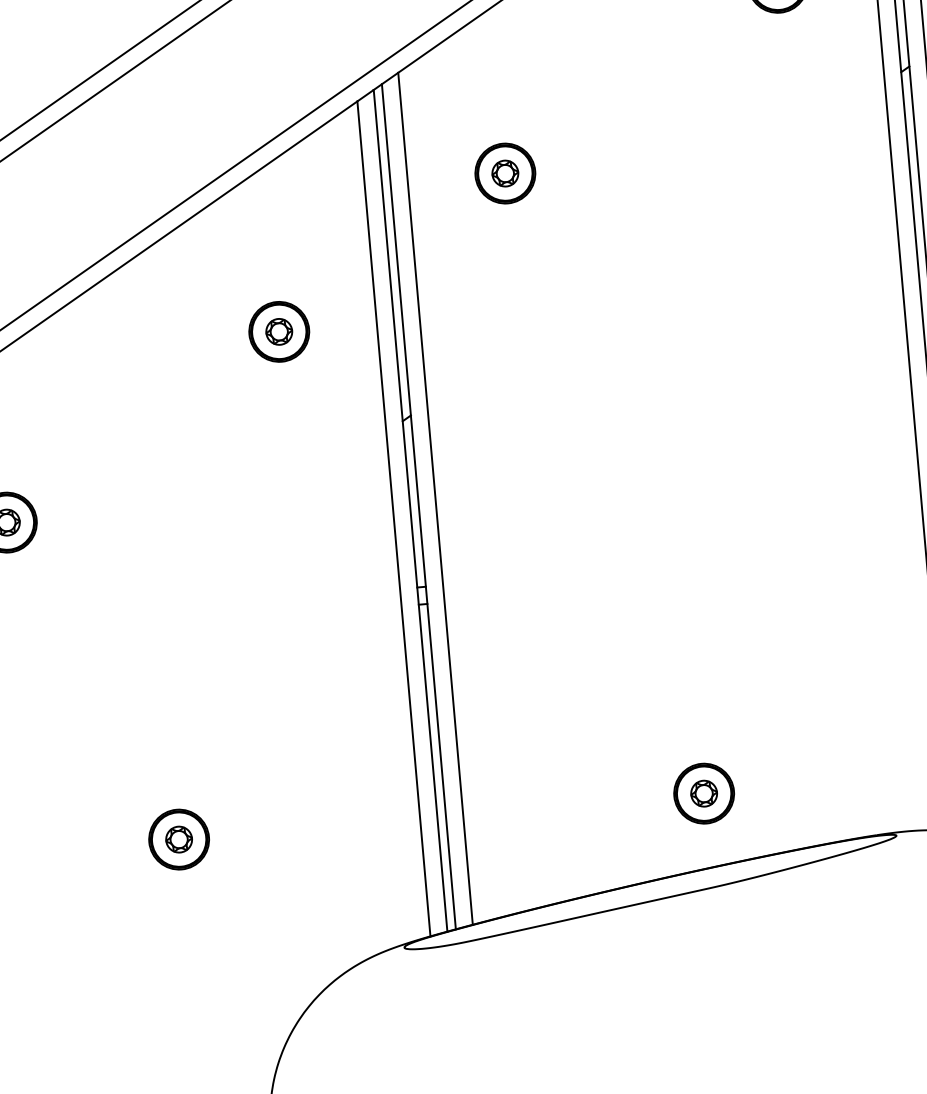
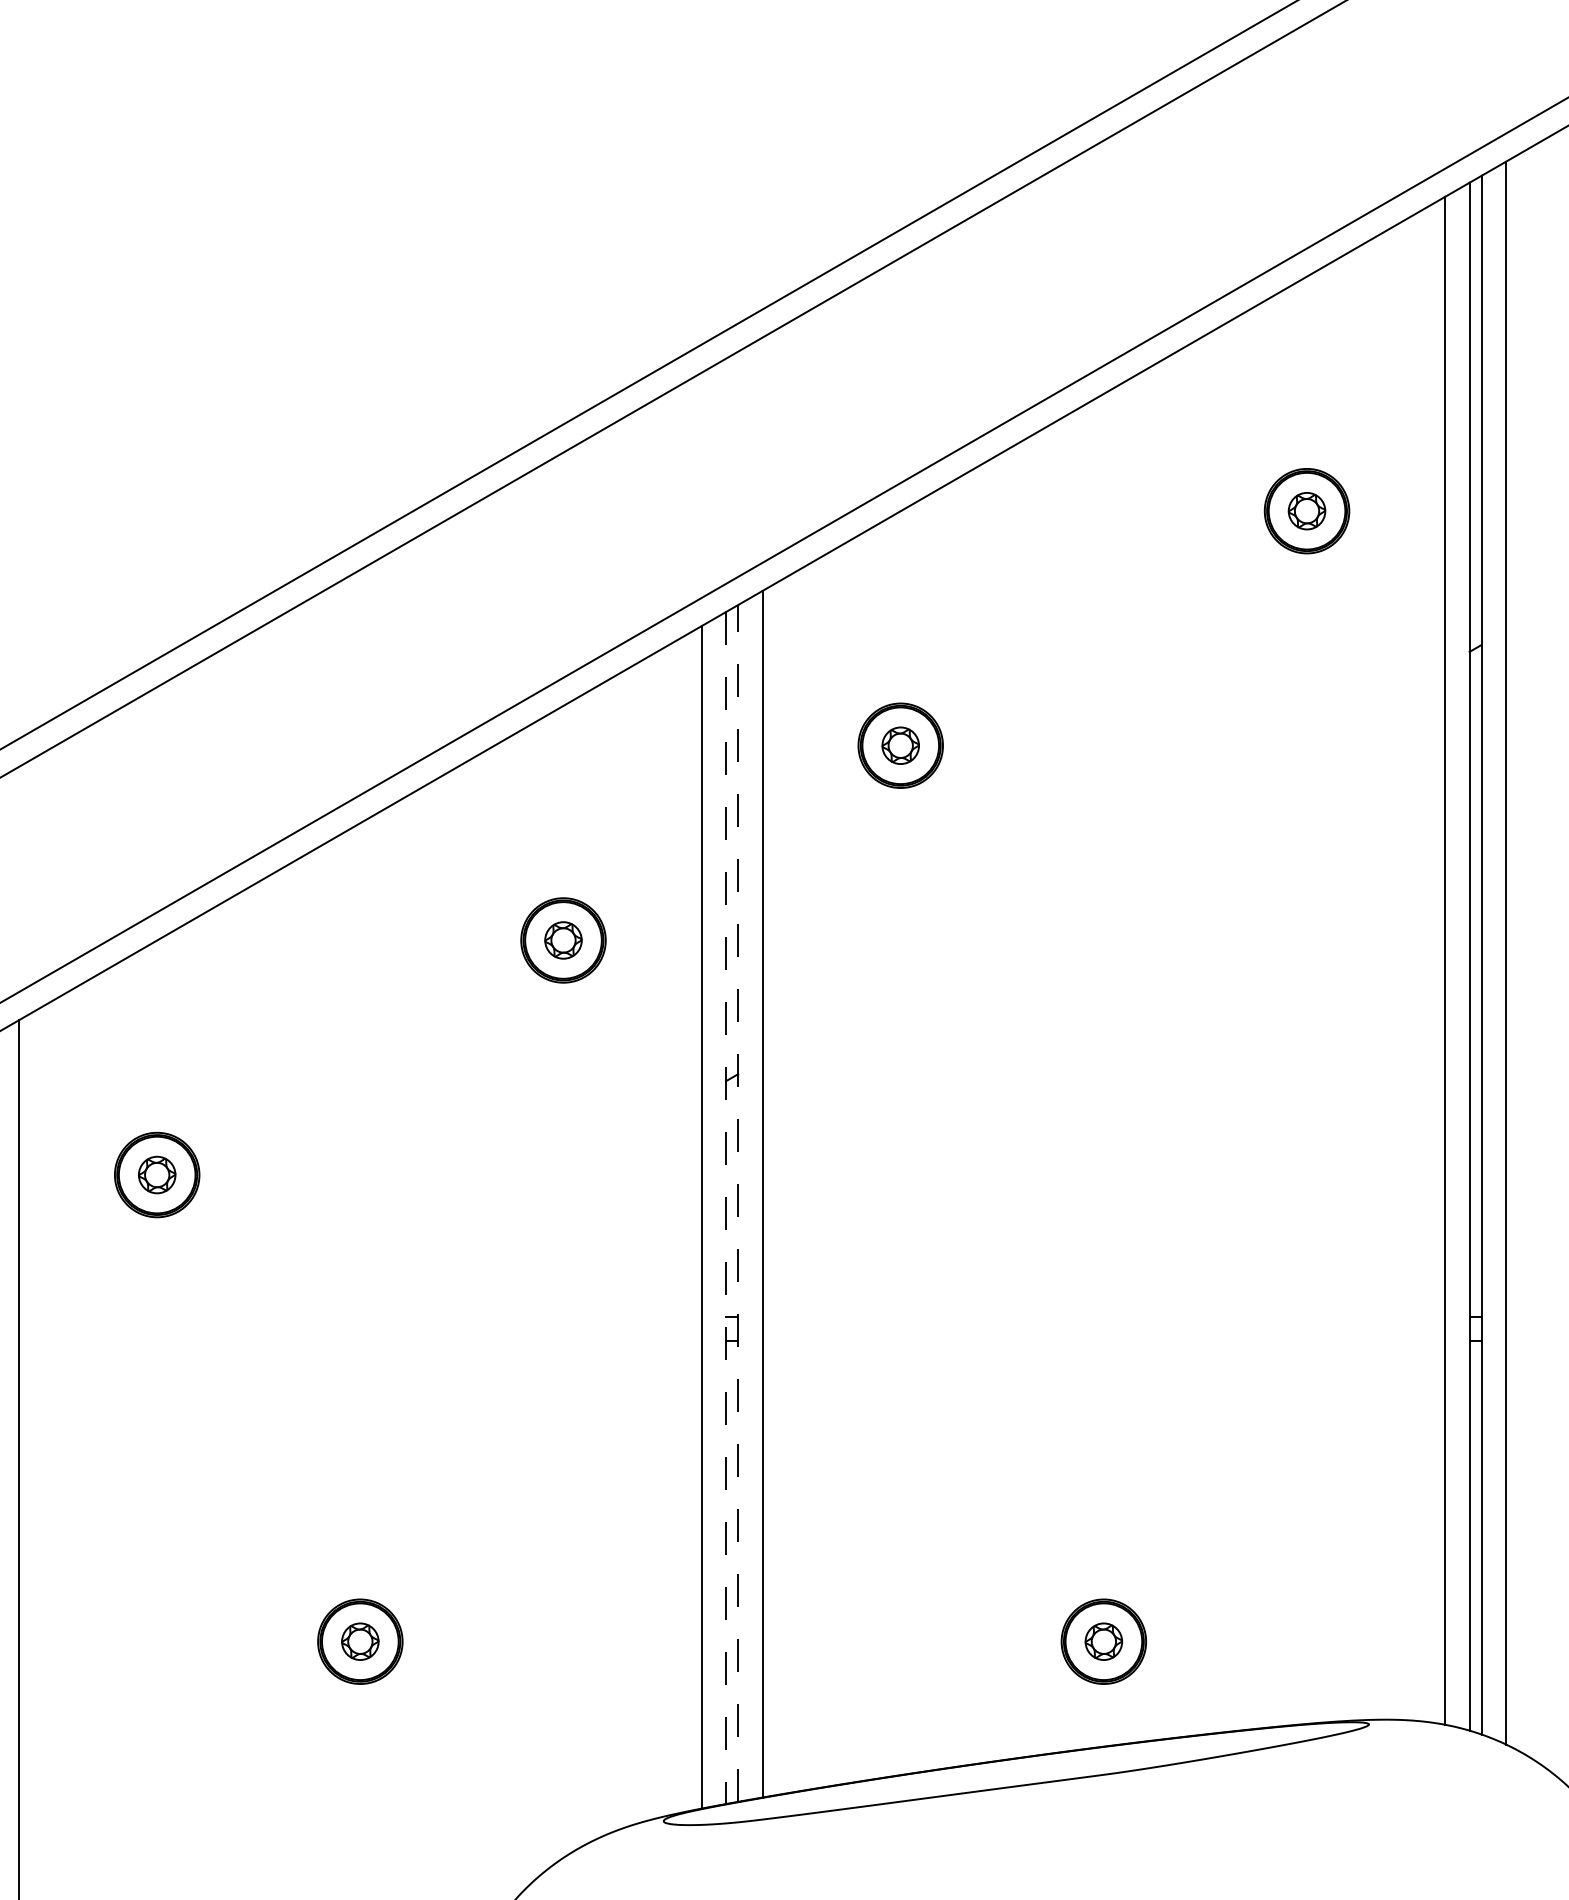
line: (419, 506) -> (738, 1202), solid -> dashed
line: (410, 511) -> (726, 1208), solid -> dashed

